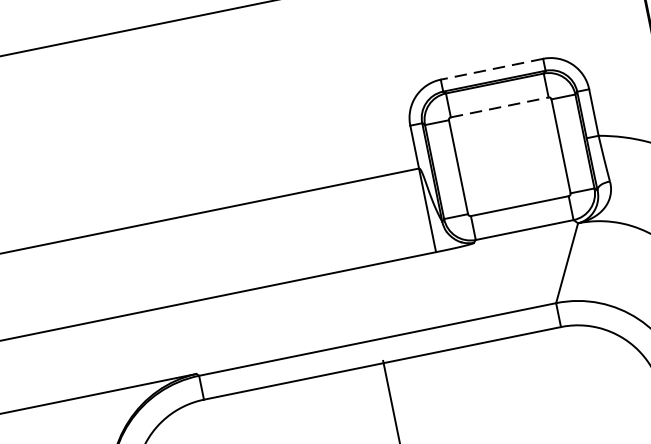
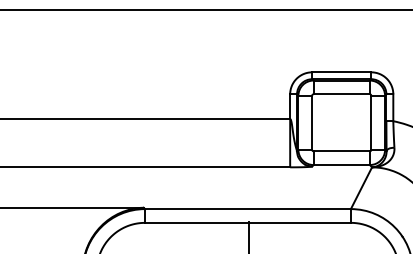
line: (491, 69) -> (341, 72), dashed -> solid
line: (501, 107) -> (342, 94), dashed -> solid

